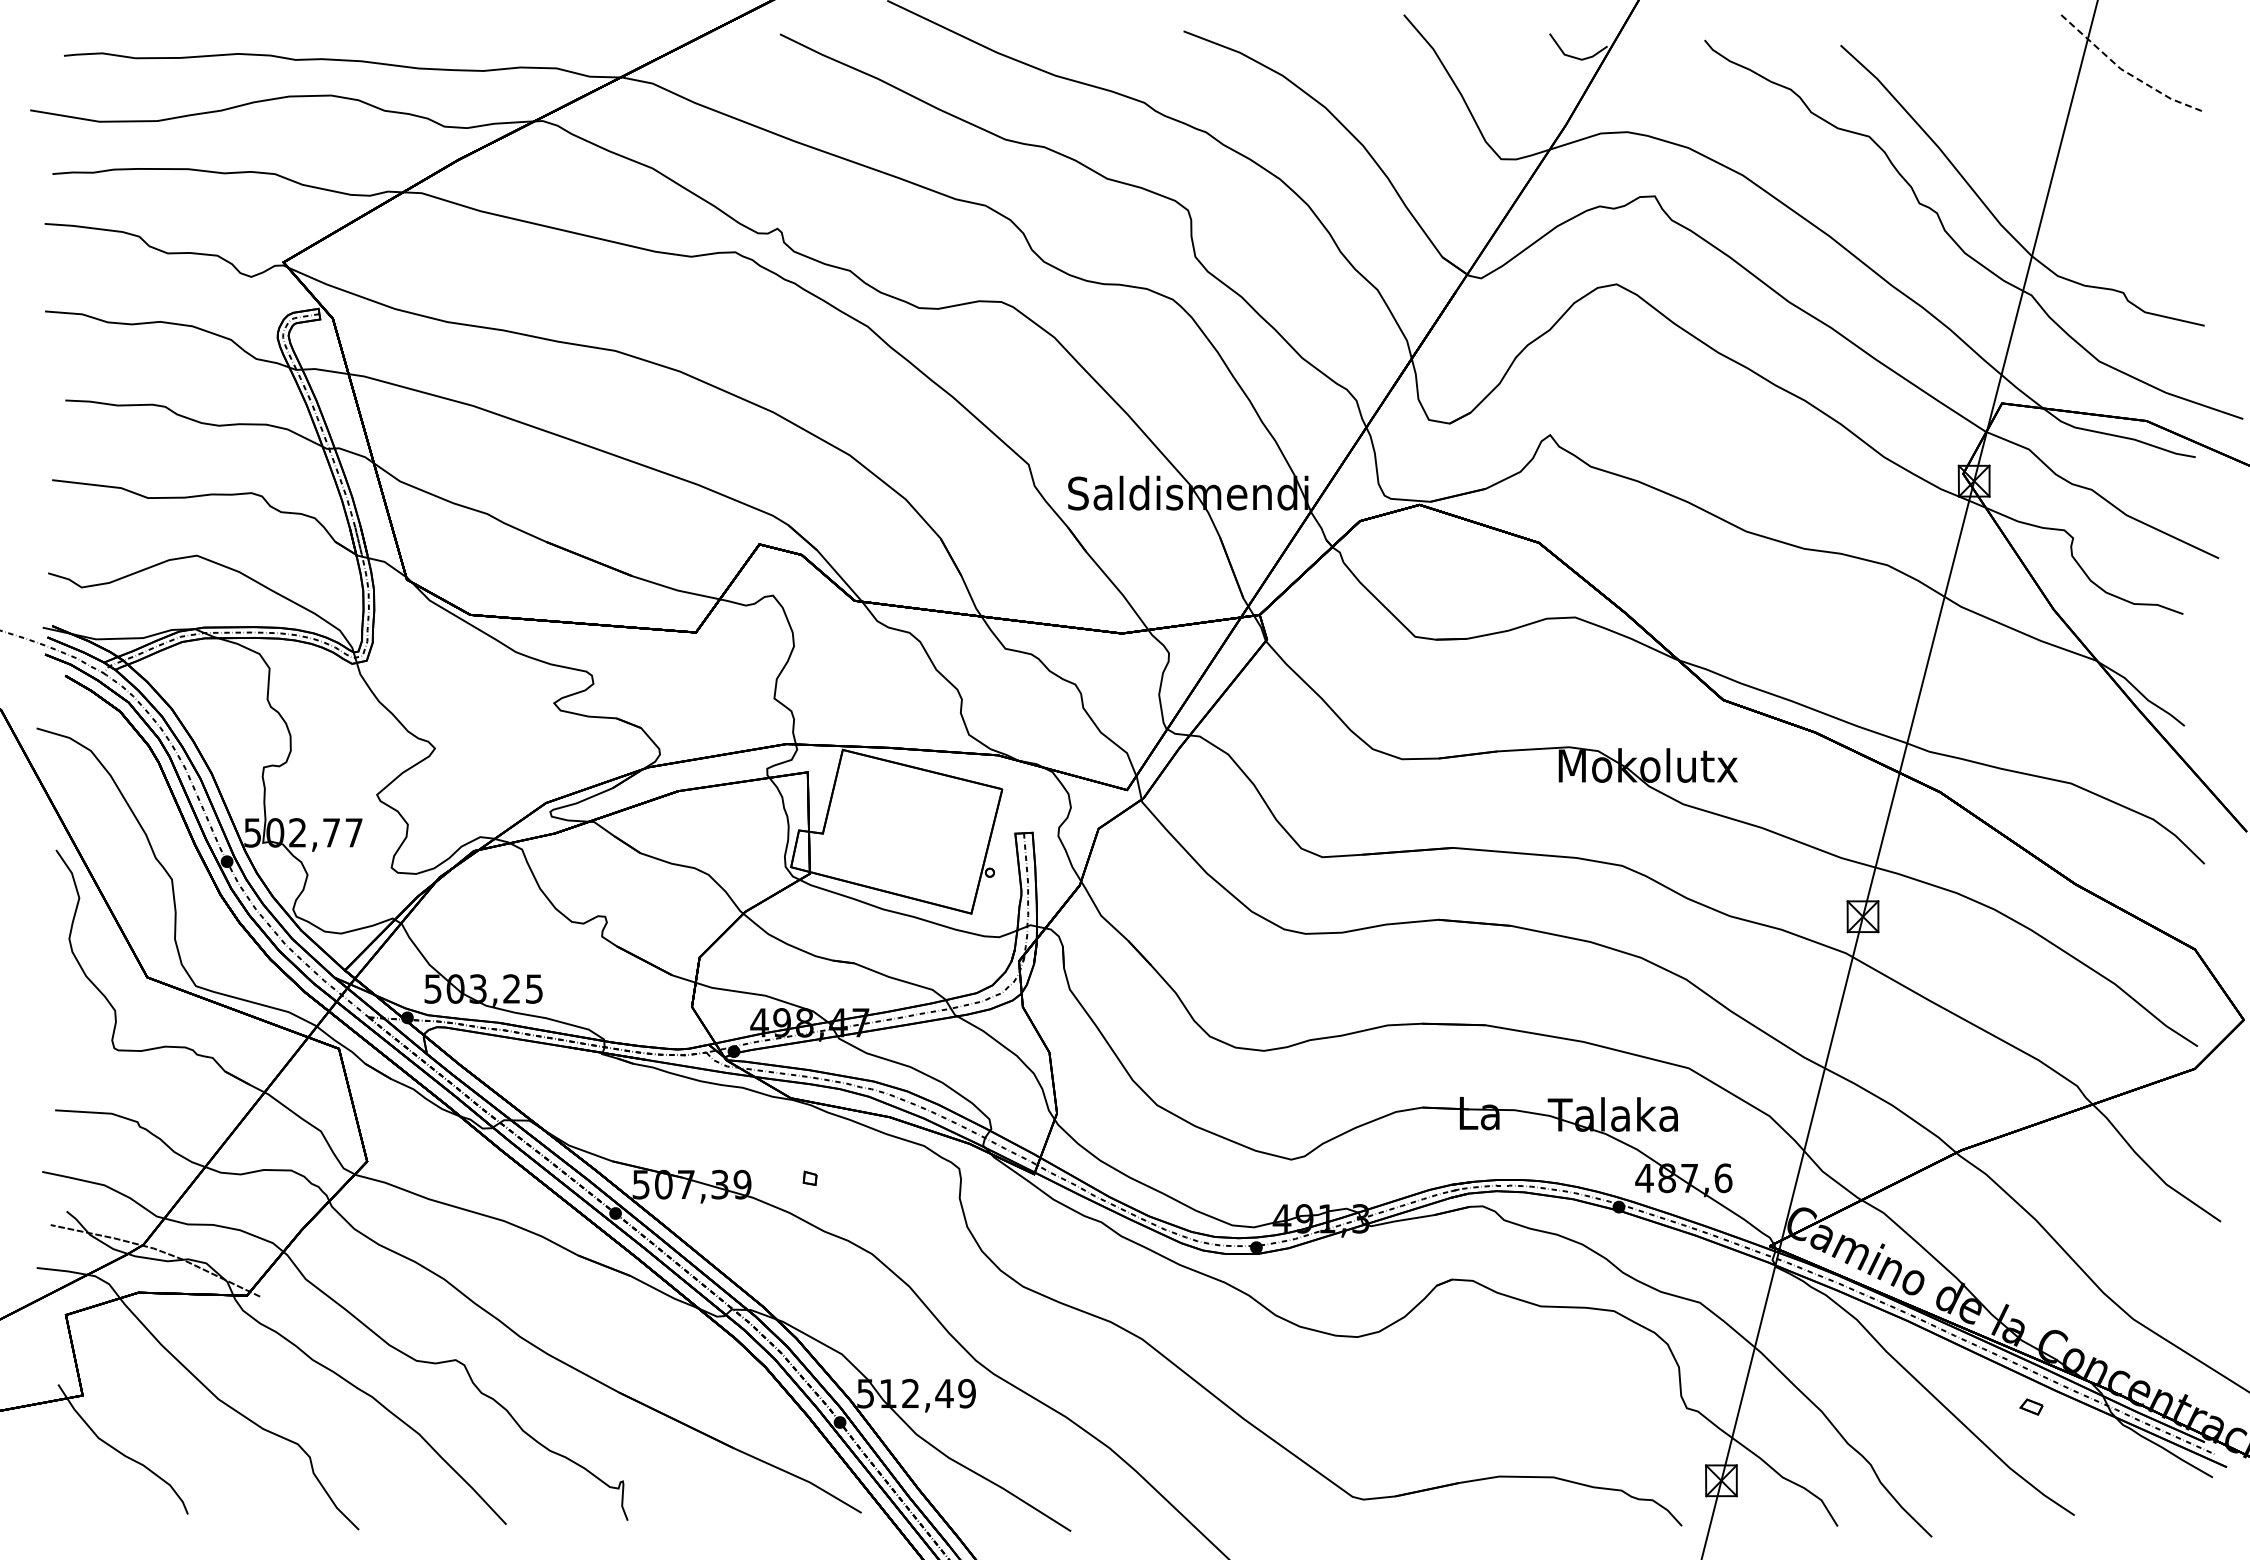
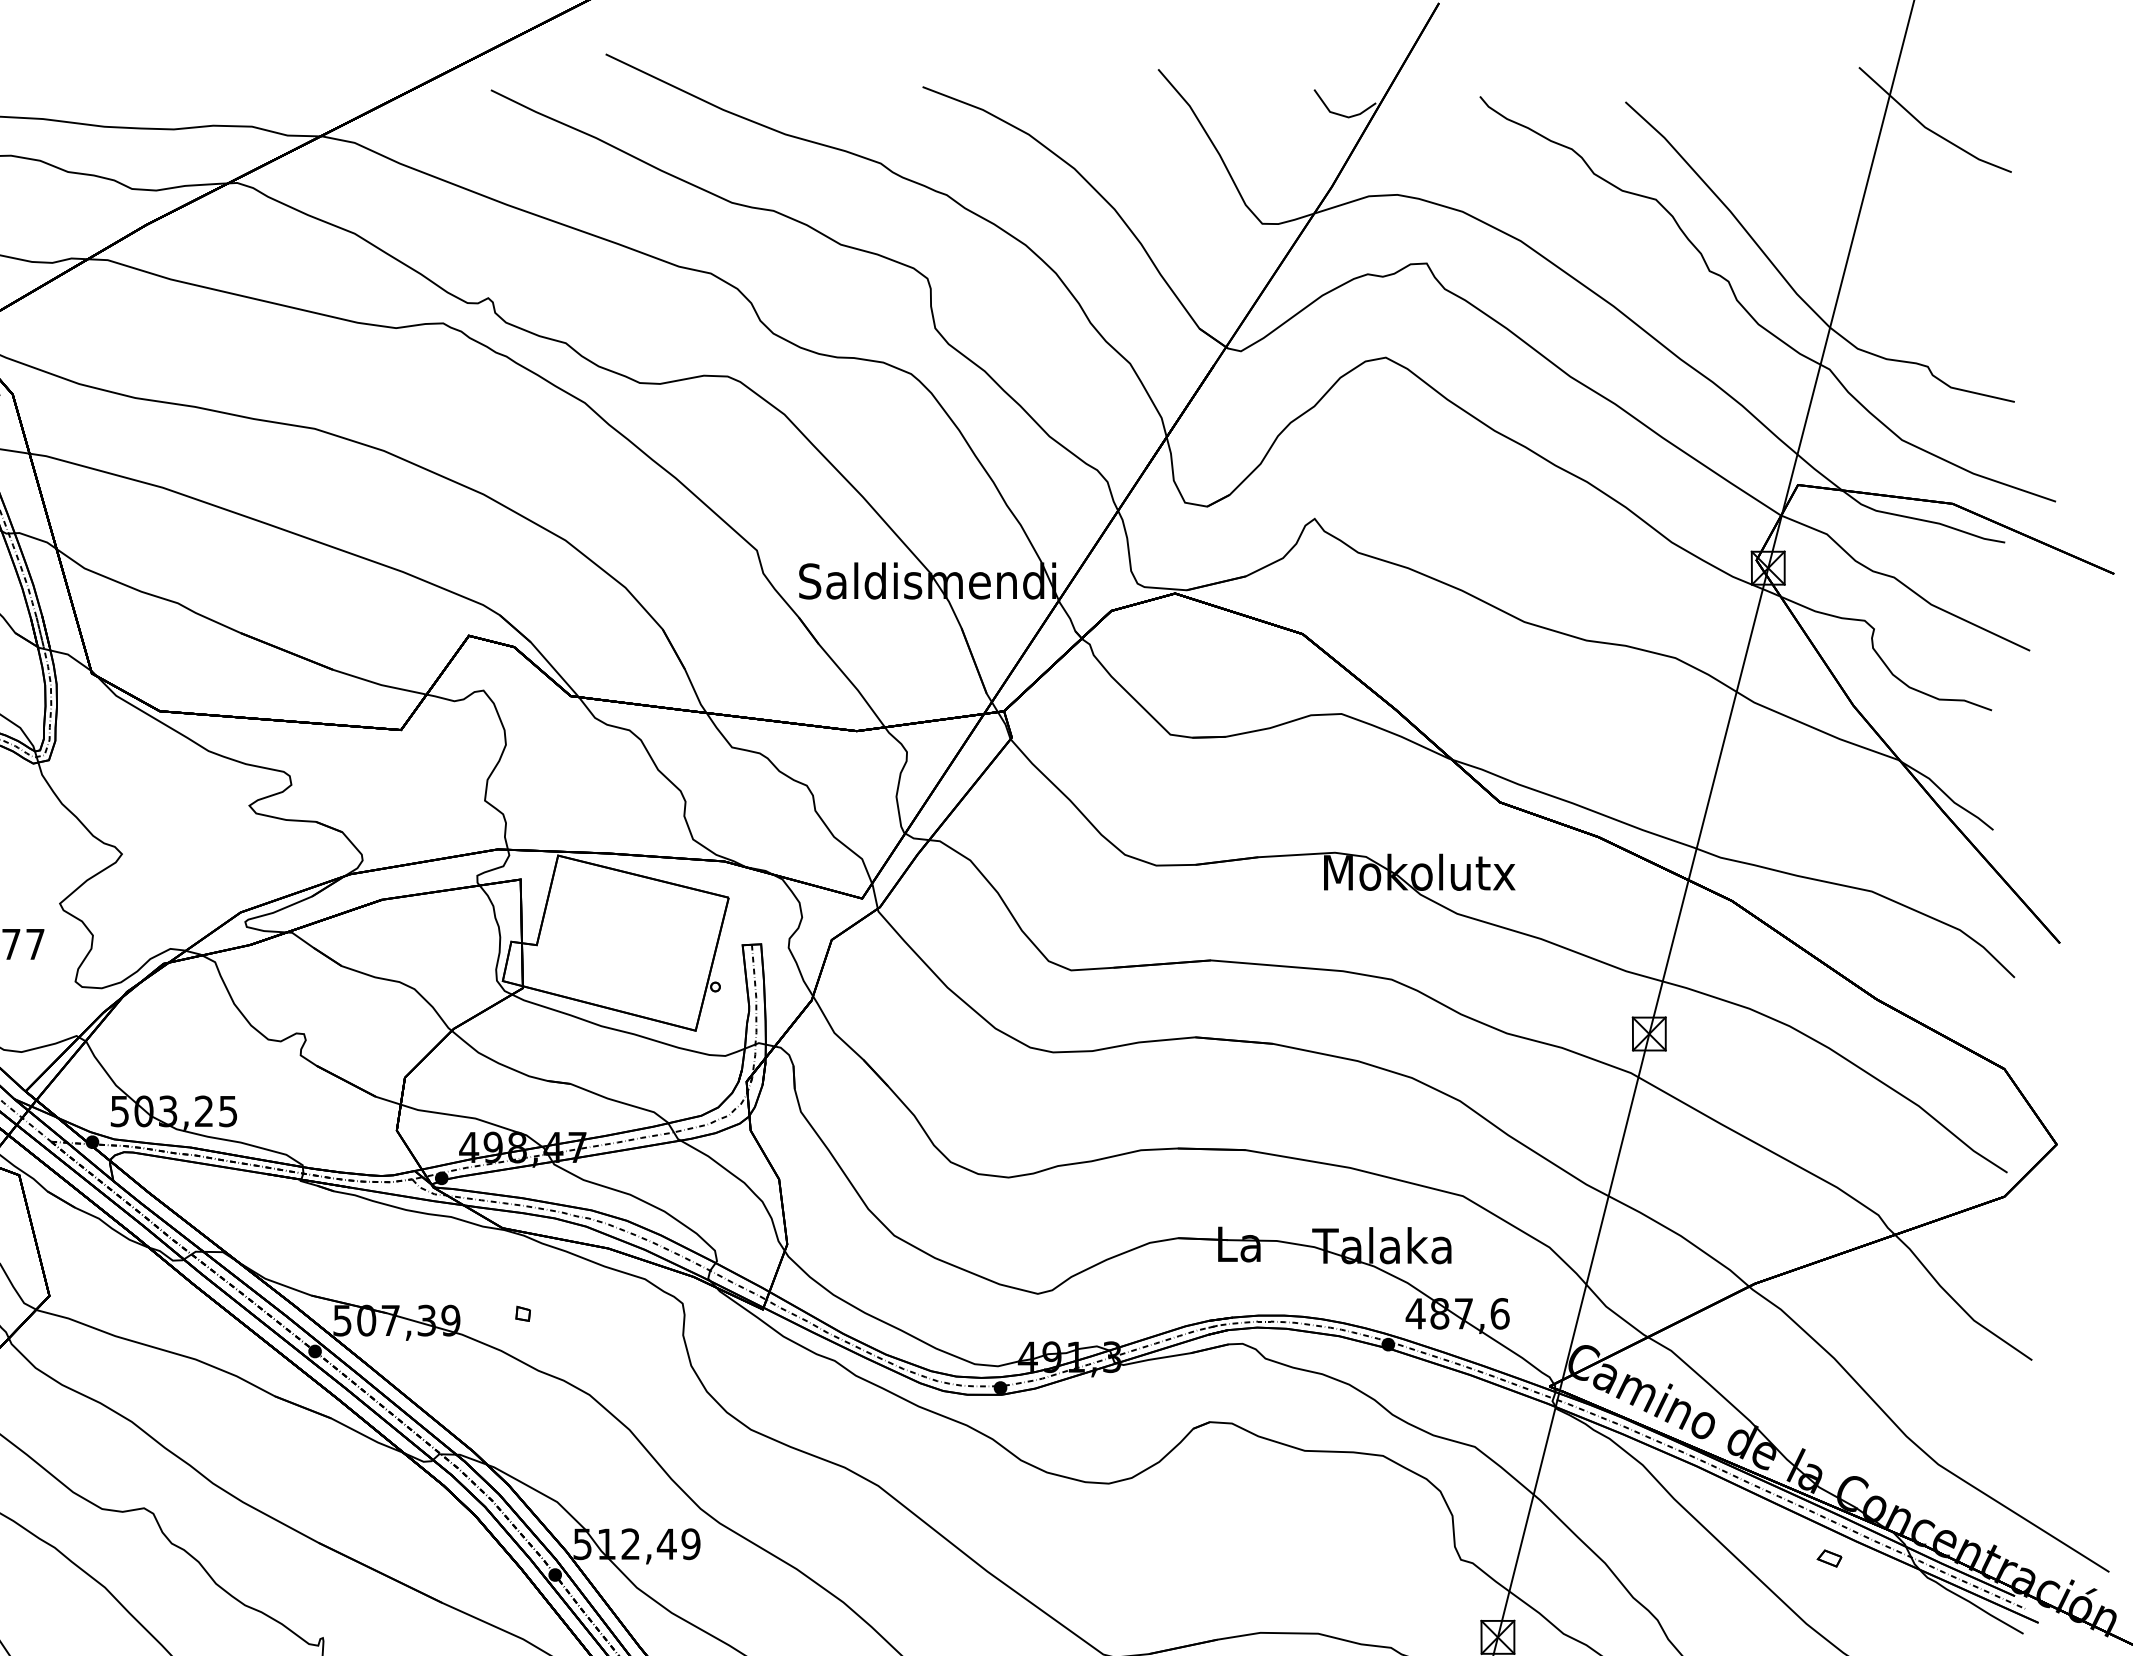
line: (2124, 71) -> (1929, 129), dashed -> solid

